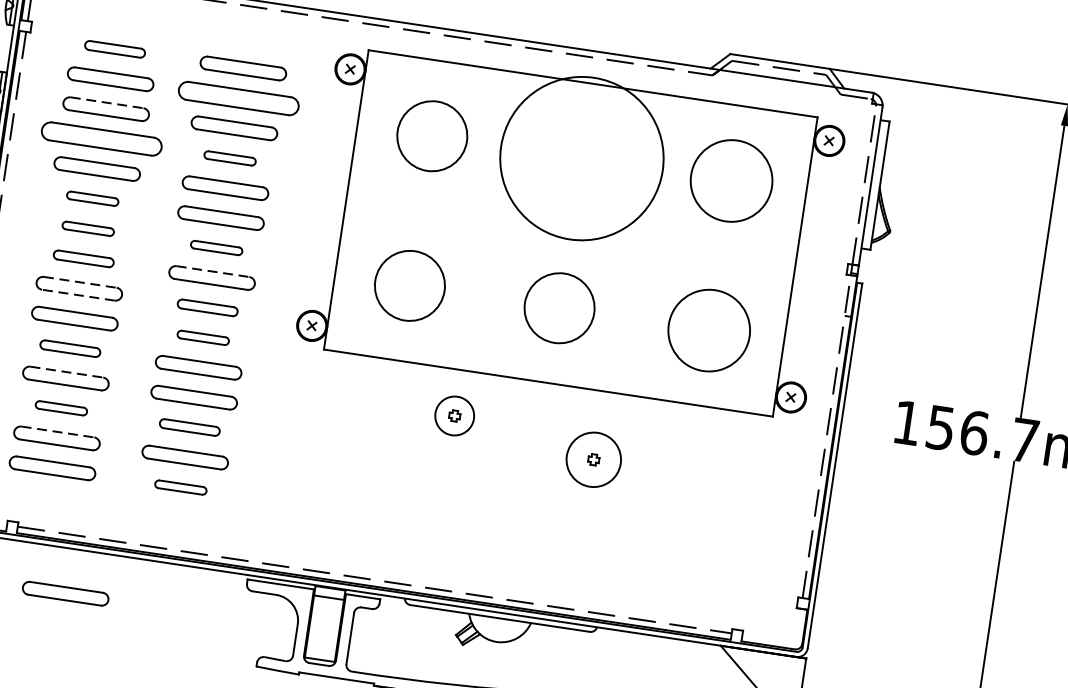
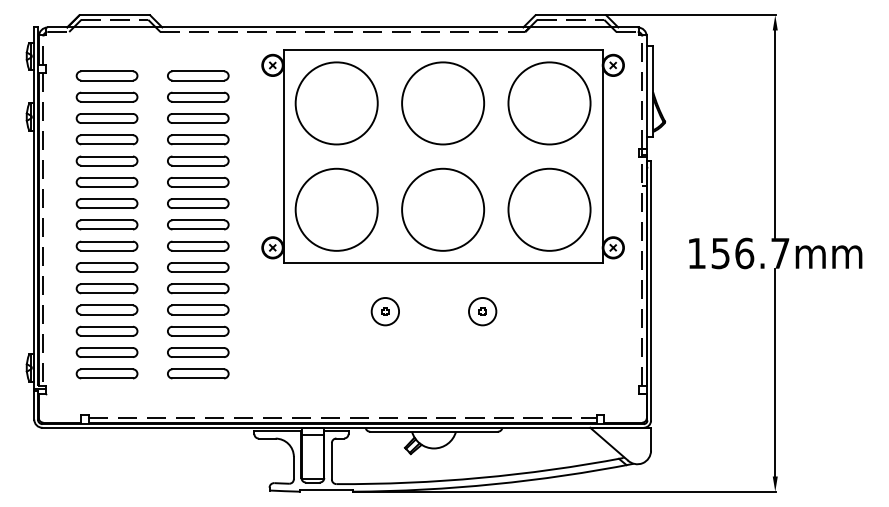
part: (114, 48) -> (106, 75), size x1.43
part: (239, 97) -> (198, 96), size x0.71
line: (107, 102) -> (107, 113), dashed -> solid
circle: (431, 136) -> (336, 103), size x1.67
part: (100, 138) -> (106, 139), size x0.71
part: (230, 157) -> (198, 139), size x1.67
circle: (582, 158) -> (443, 103), size x0.71
circle: (731, 181) -> (549, 103), size x1.43
part: (92, 197) -> (106, 181), size x1.67
part: (87, 228) -> (106, 203), size x1.67
part: (216, 247) -> (198, 203), size x1.67
part: (83, 258) -> (106, 224), size x1.43
line: (213, 271) -> (198, 220), dashed -> solid
line: (80, 282) -> (107, 241), dashed -> solid
circle: (409, 285) -> (336, 209), size x1.67
line: (79, 294) -> (107, 250), dashed -> solid
part: (208, 307) -> (198, 245), size x1.43
circle: (560, 307) -> (443, 209), size x1.67
circle: (709, 330) -> (549, 209), size x1.43
part: (203, 337) -> (198, 267), size x1.67
part: (69, 348) -> (106, 288), size x1.43
line: (67, 372) -> (107, 305), dashed -> solid
part: (60, 407) -> (106, 330), size x1.67
part: (453, 415) -> (384, 311), moved
part: (190, 426) -> (198, 330), size x1.43
line: (58, 432) -> (107, 348), dashed -> solid
circle: (593, 459) -> (482, 311), size x0.71
part: (181, 487) -> (198, 373), size x1.67
part: (66, 593) -> (129, 459), removed

